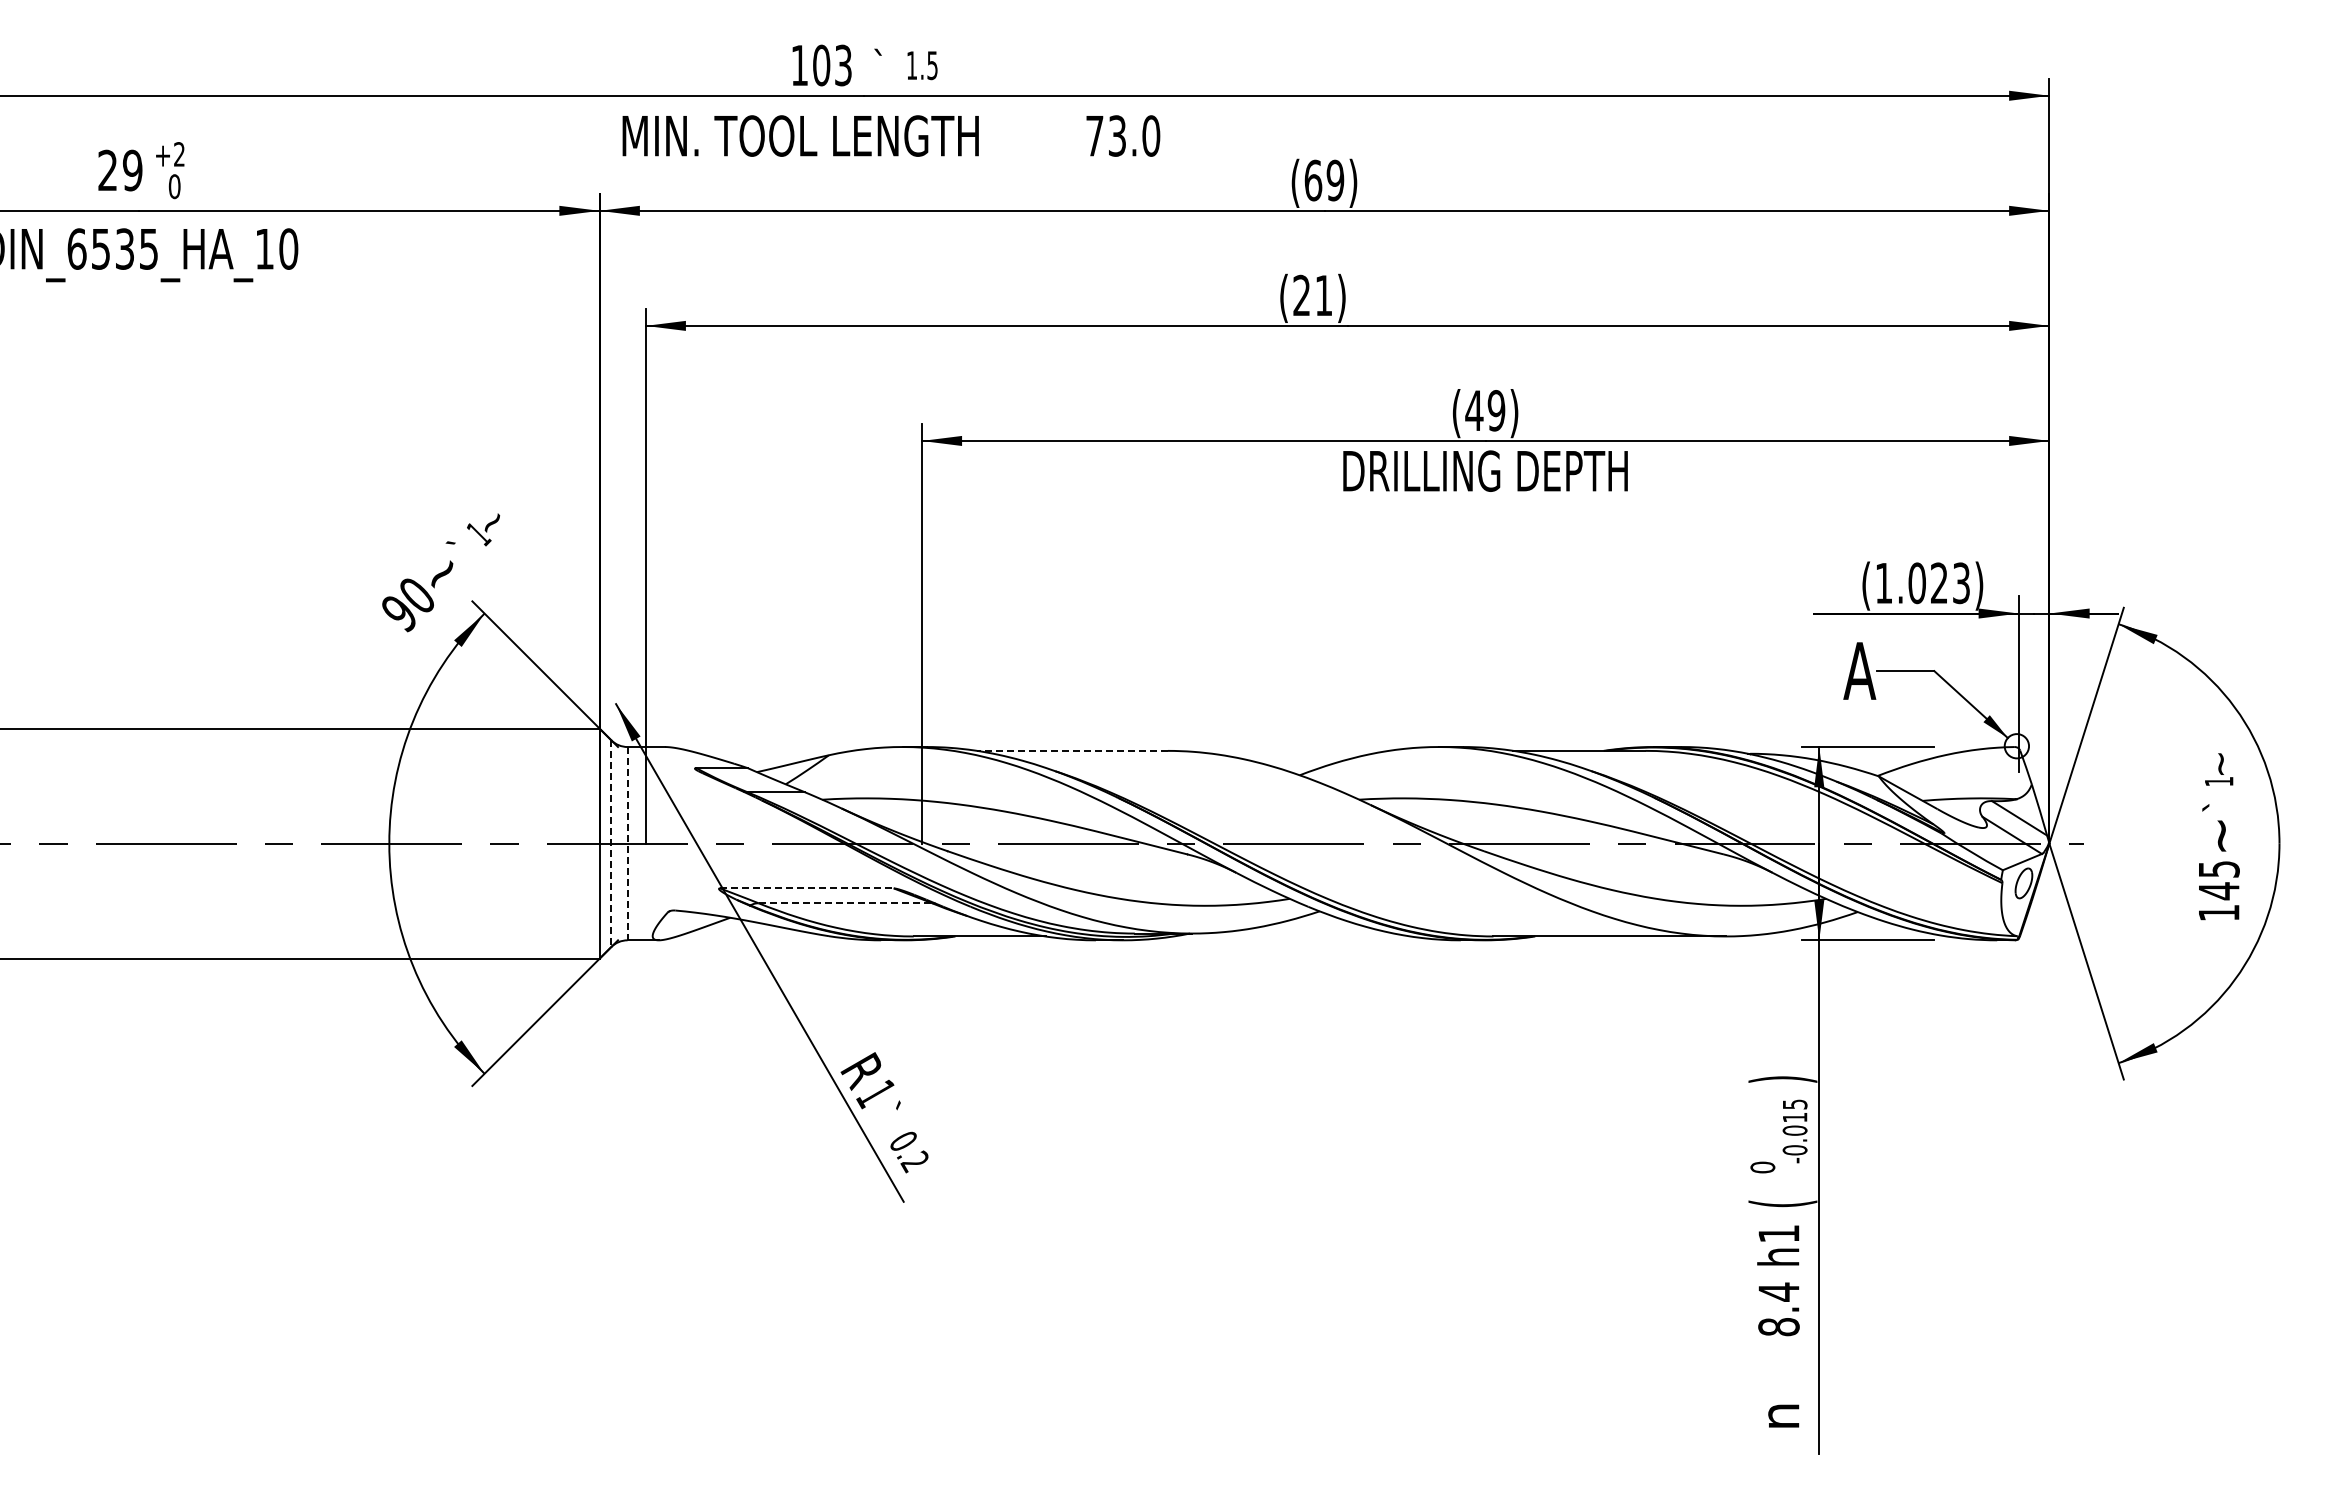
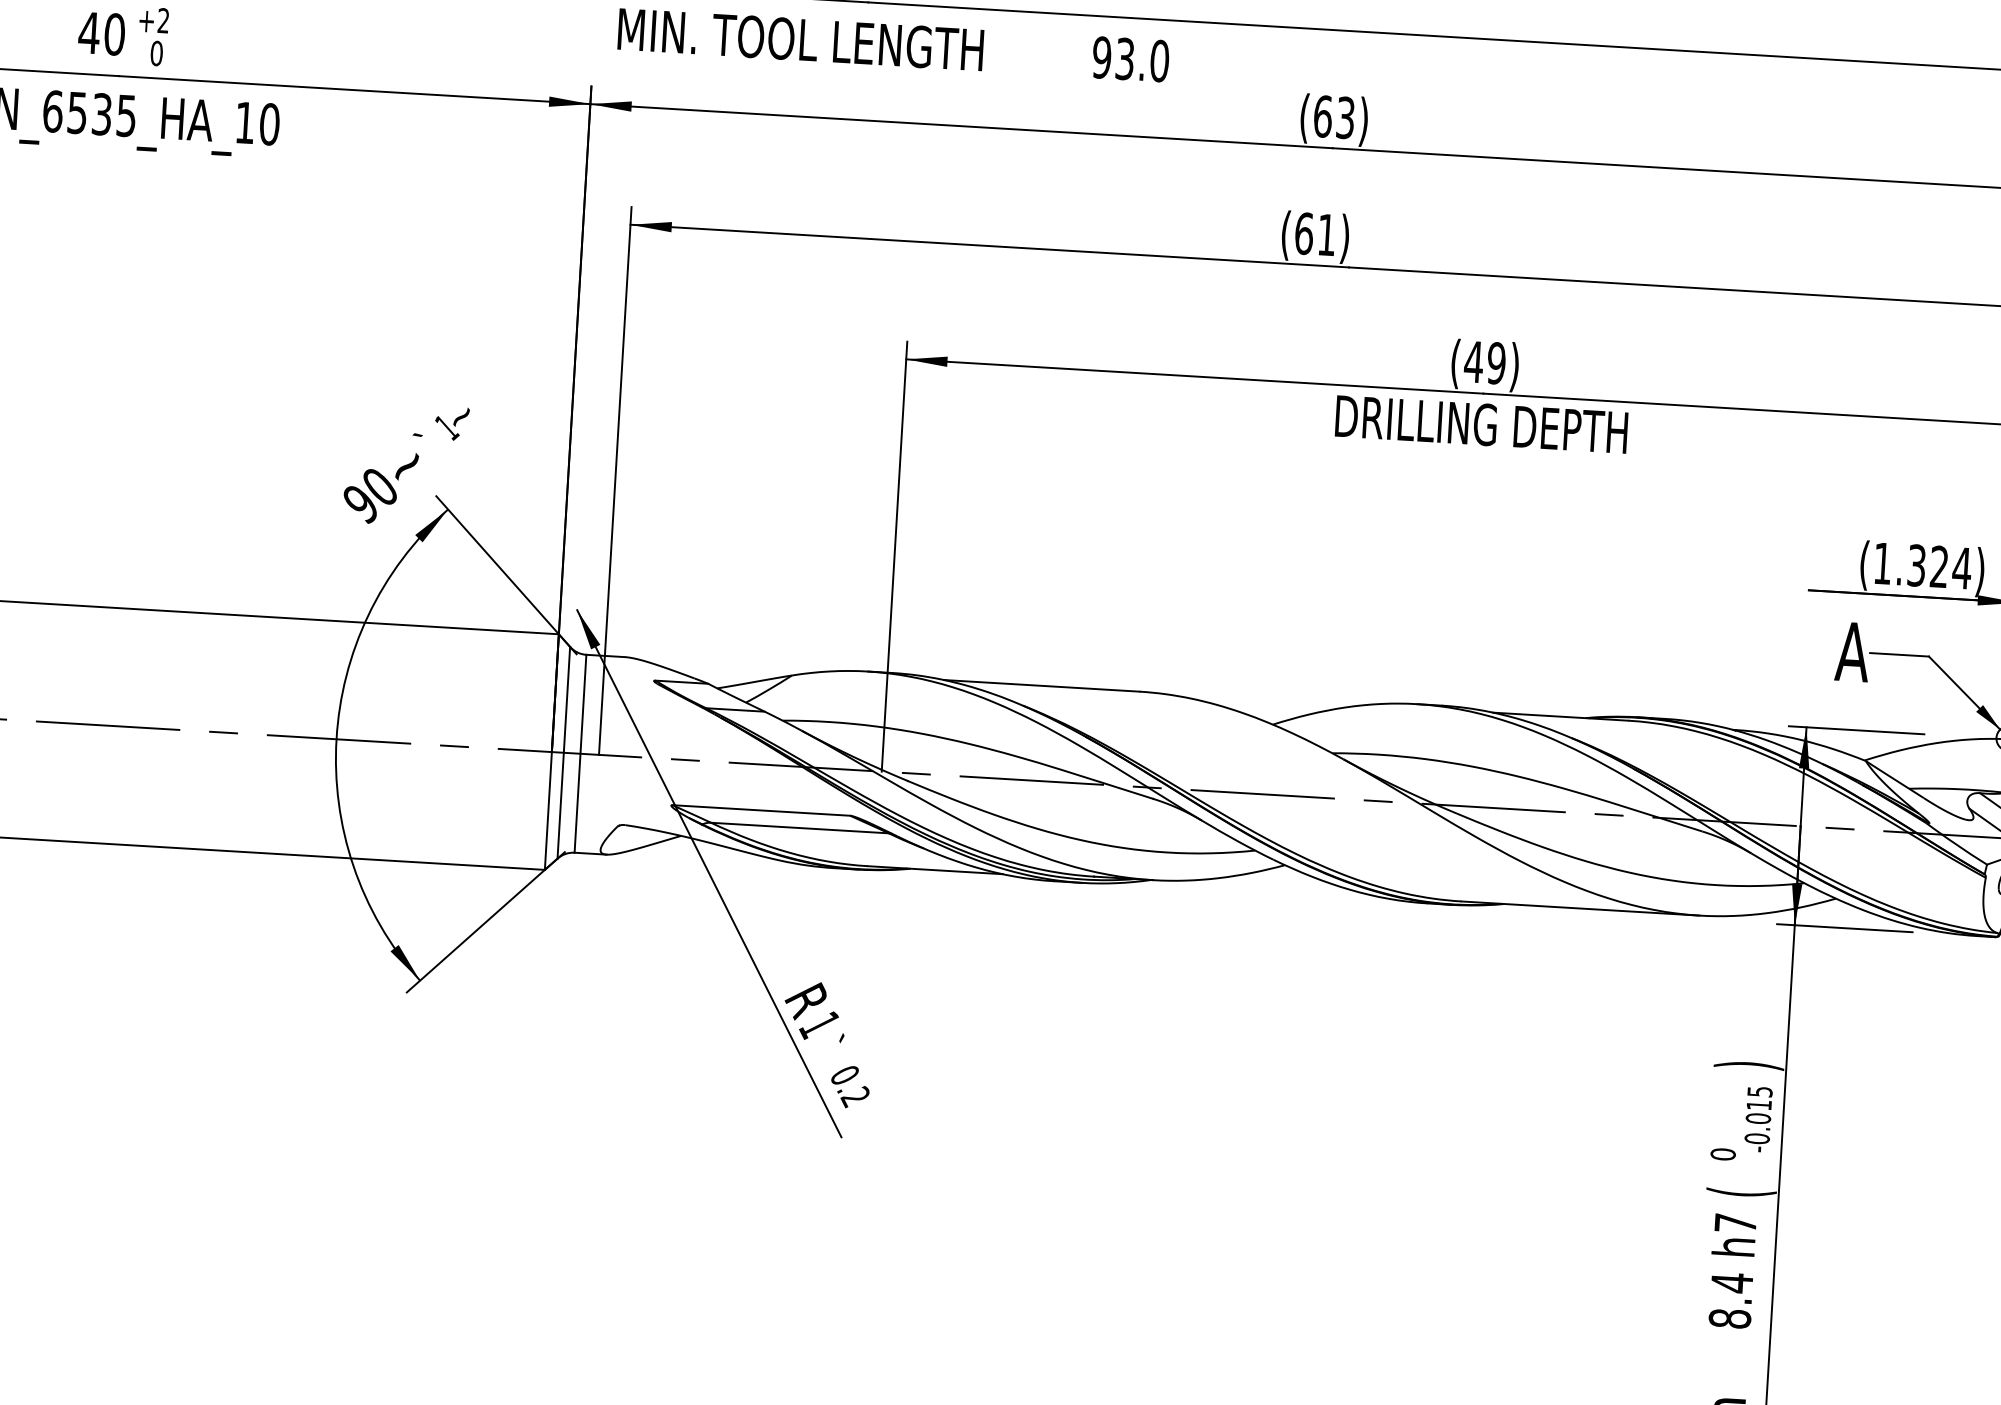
text: (1094, 135) -> (1101, 57), 73.0 -> 93.0
text: (119, 170) -> (101, 33), 29 -> 40
text: (1335, 180) -> (1345, 117), (69) -> (63)
text: (1301, 295) -> (1303, 233), (21) -> (61)
text: (1939, 583) -> (1939, 567), (1.023) -> (1.324)
line: (1072, 750) -> (1041, 685), dashed -> solid
line: (627, 843) -> (580, 753), dashed -> solid
line: (611, 844) -> (563, 753), dashed -> solid
line: (806, 888) -> (760, 810), dashed -> solid
line: (845, 903) -> (799, 828), dashed -> solid
text: (1778, 1233) -> (1735, 1222), h1 -> h7

